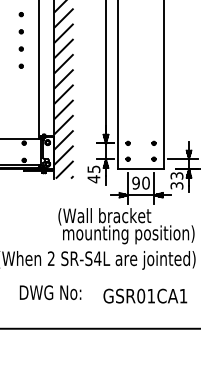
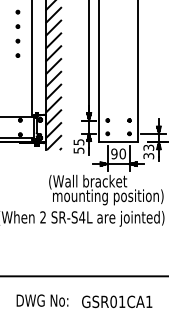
text: (93, 179) -> (78, 150), 45 -> 55
text: (50, 292) -> (42, 300), moved
text: (145, 295) -> (117, 301), moved

